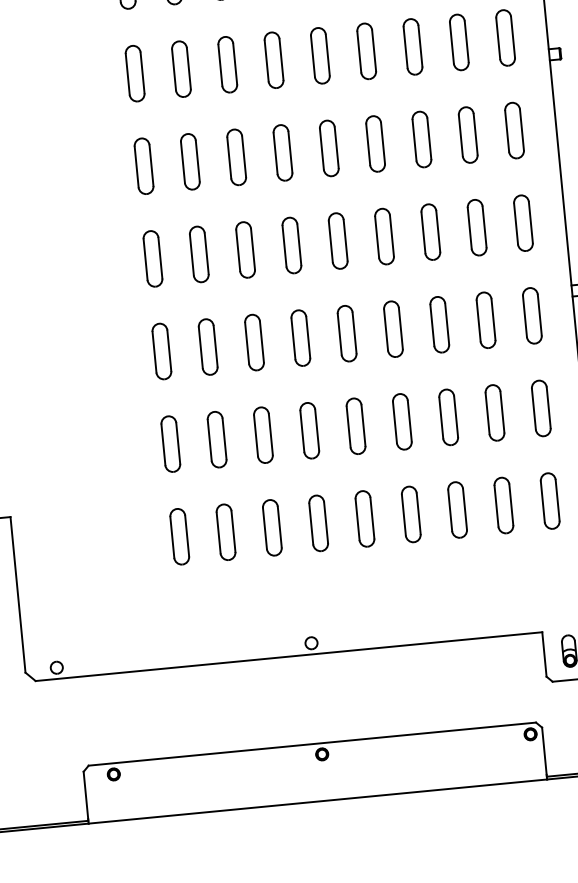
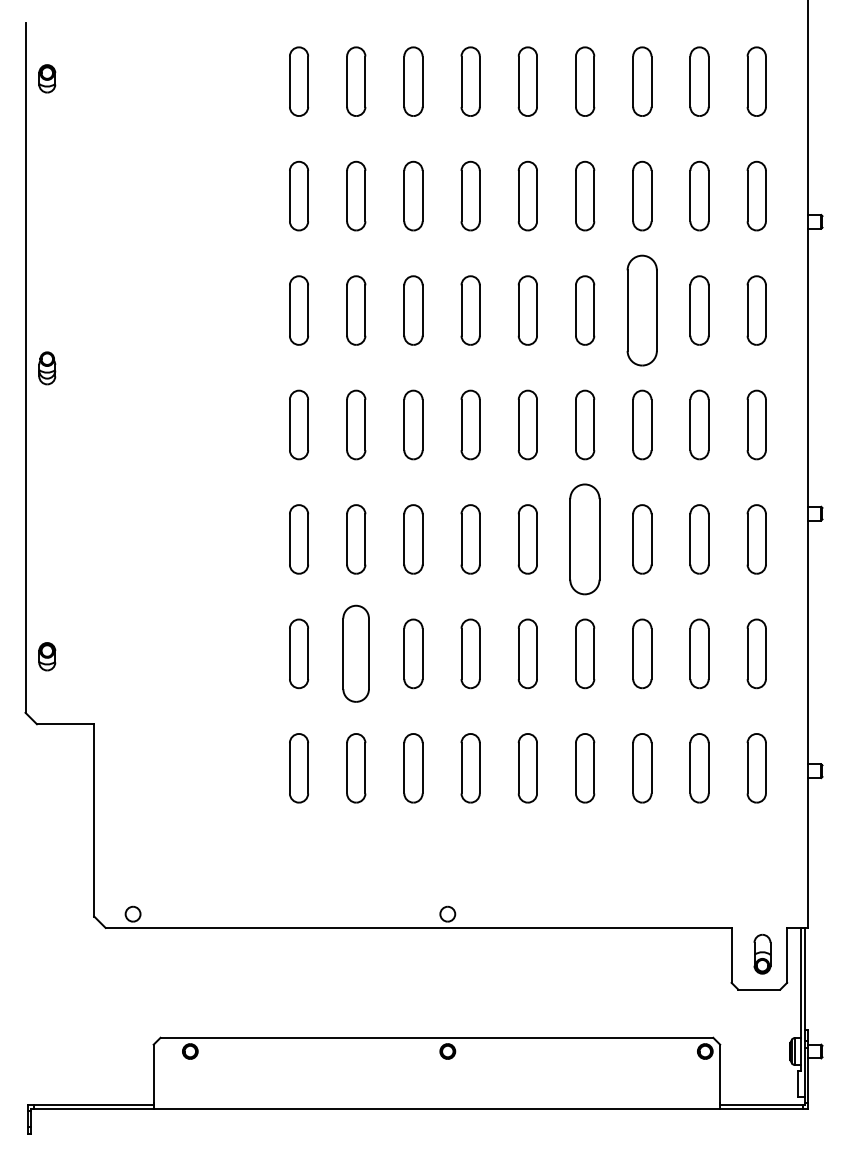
part: (422, 139) -> (642, 310), size x1.6
part: (393, 329) -> (585, 539), size x1.6
part: (217, 439) -> (356, 653), size x1.4

